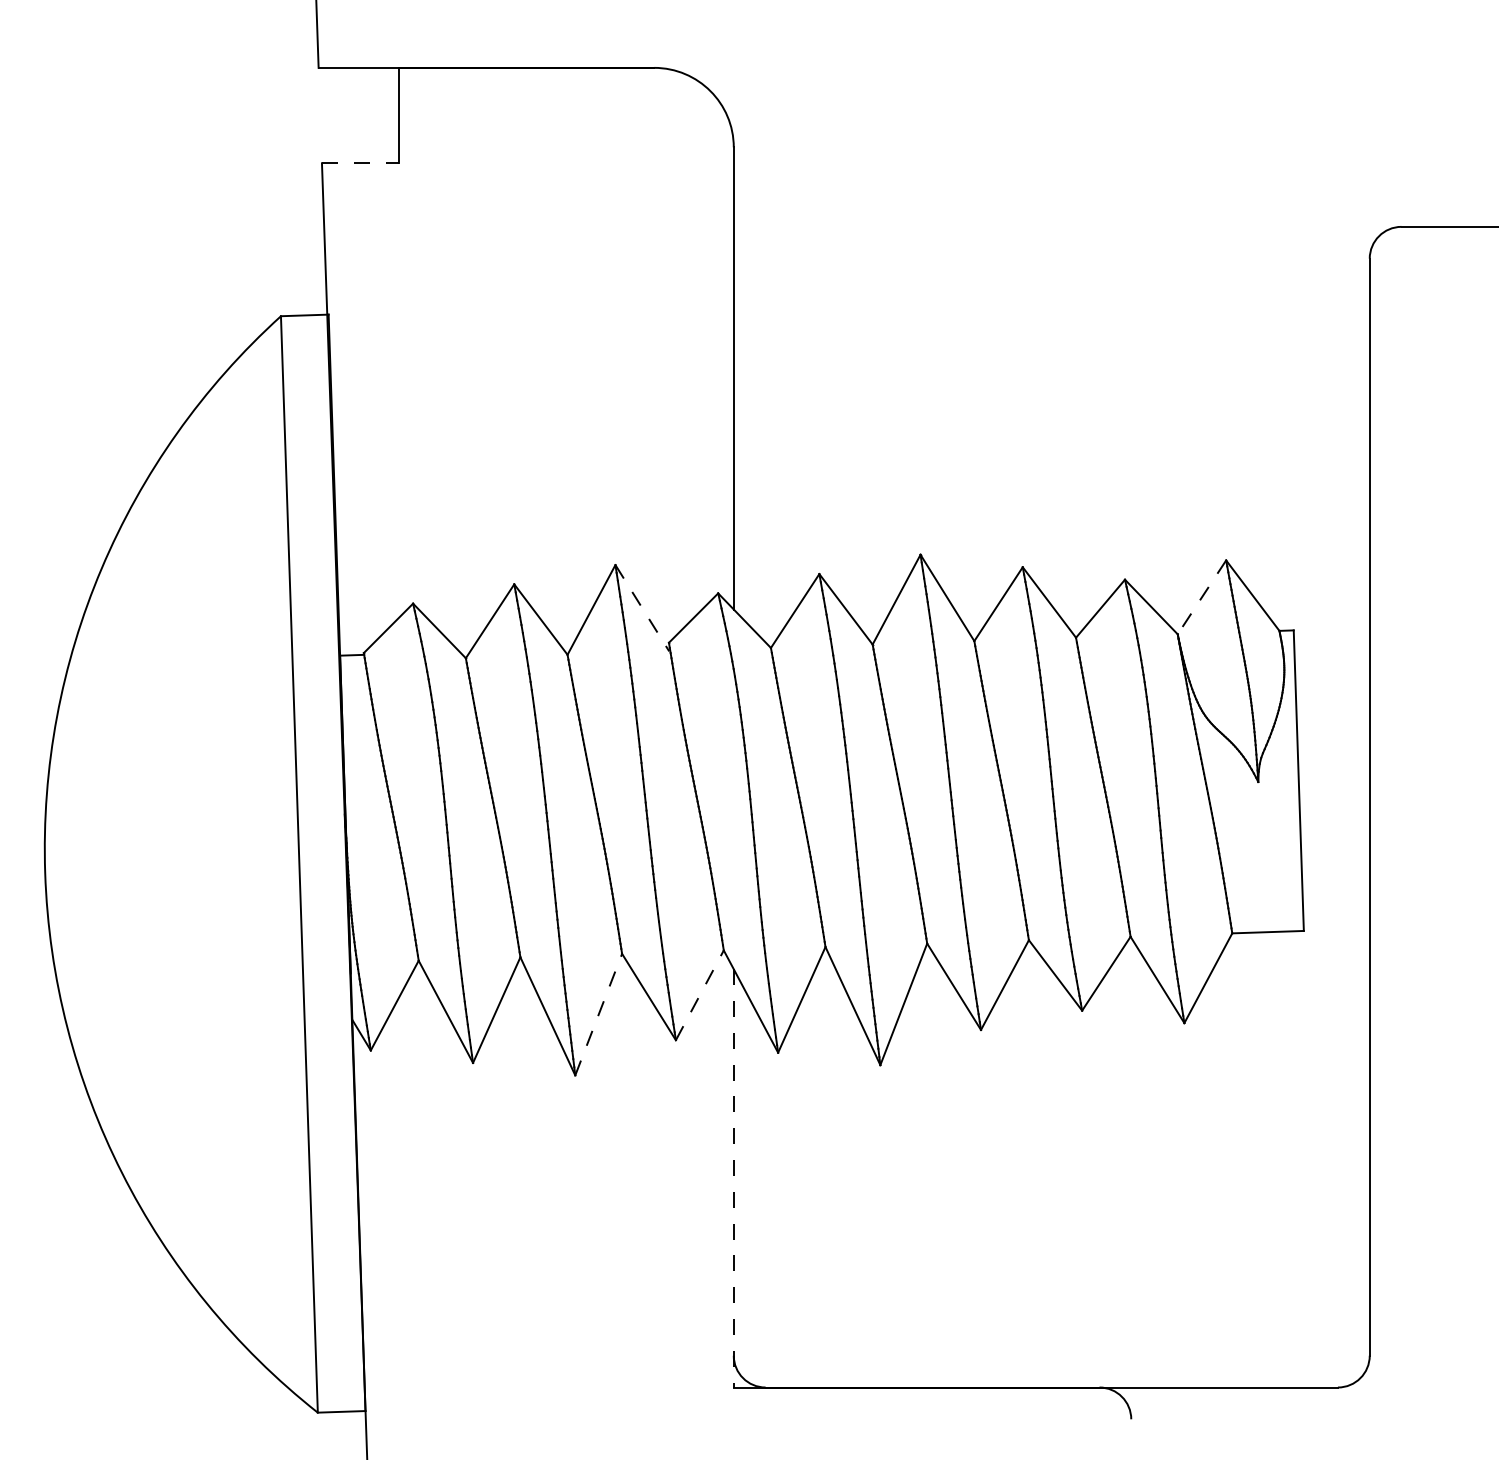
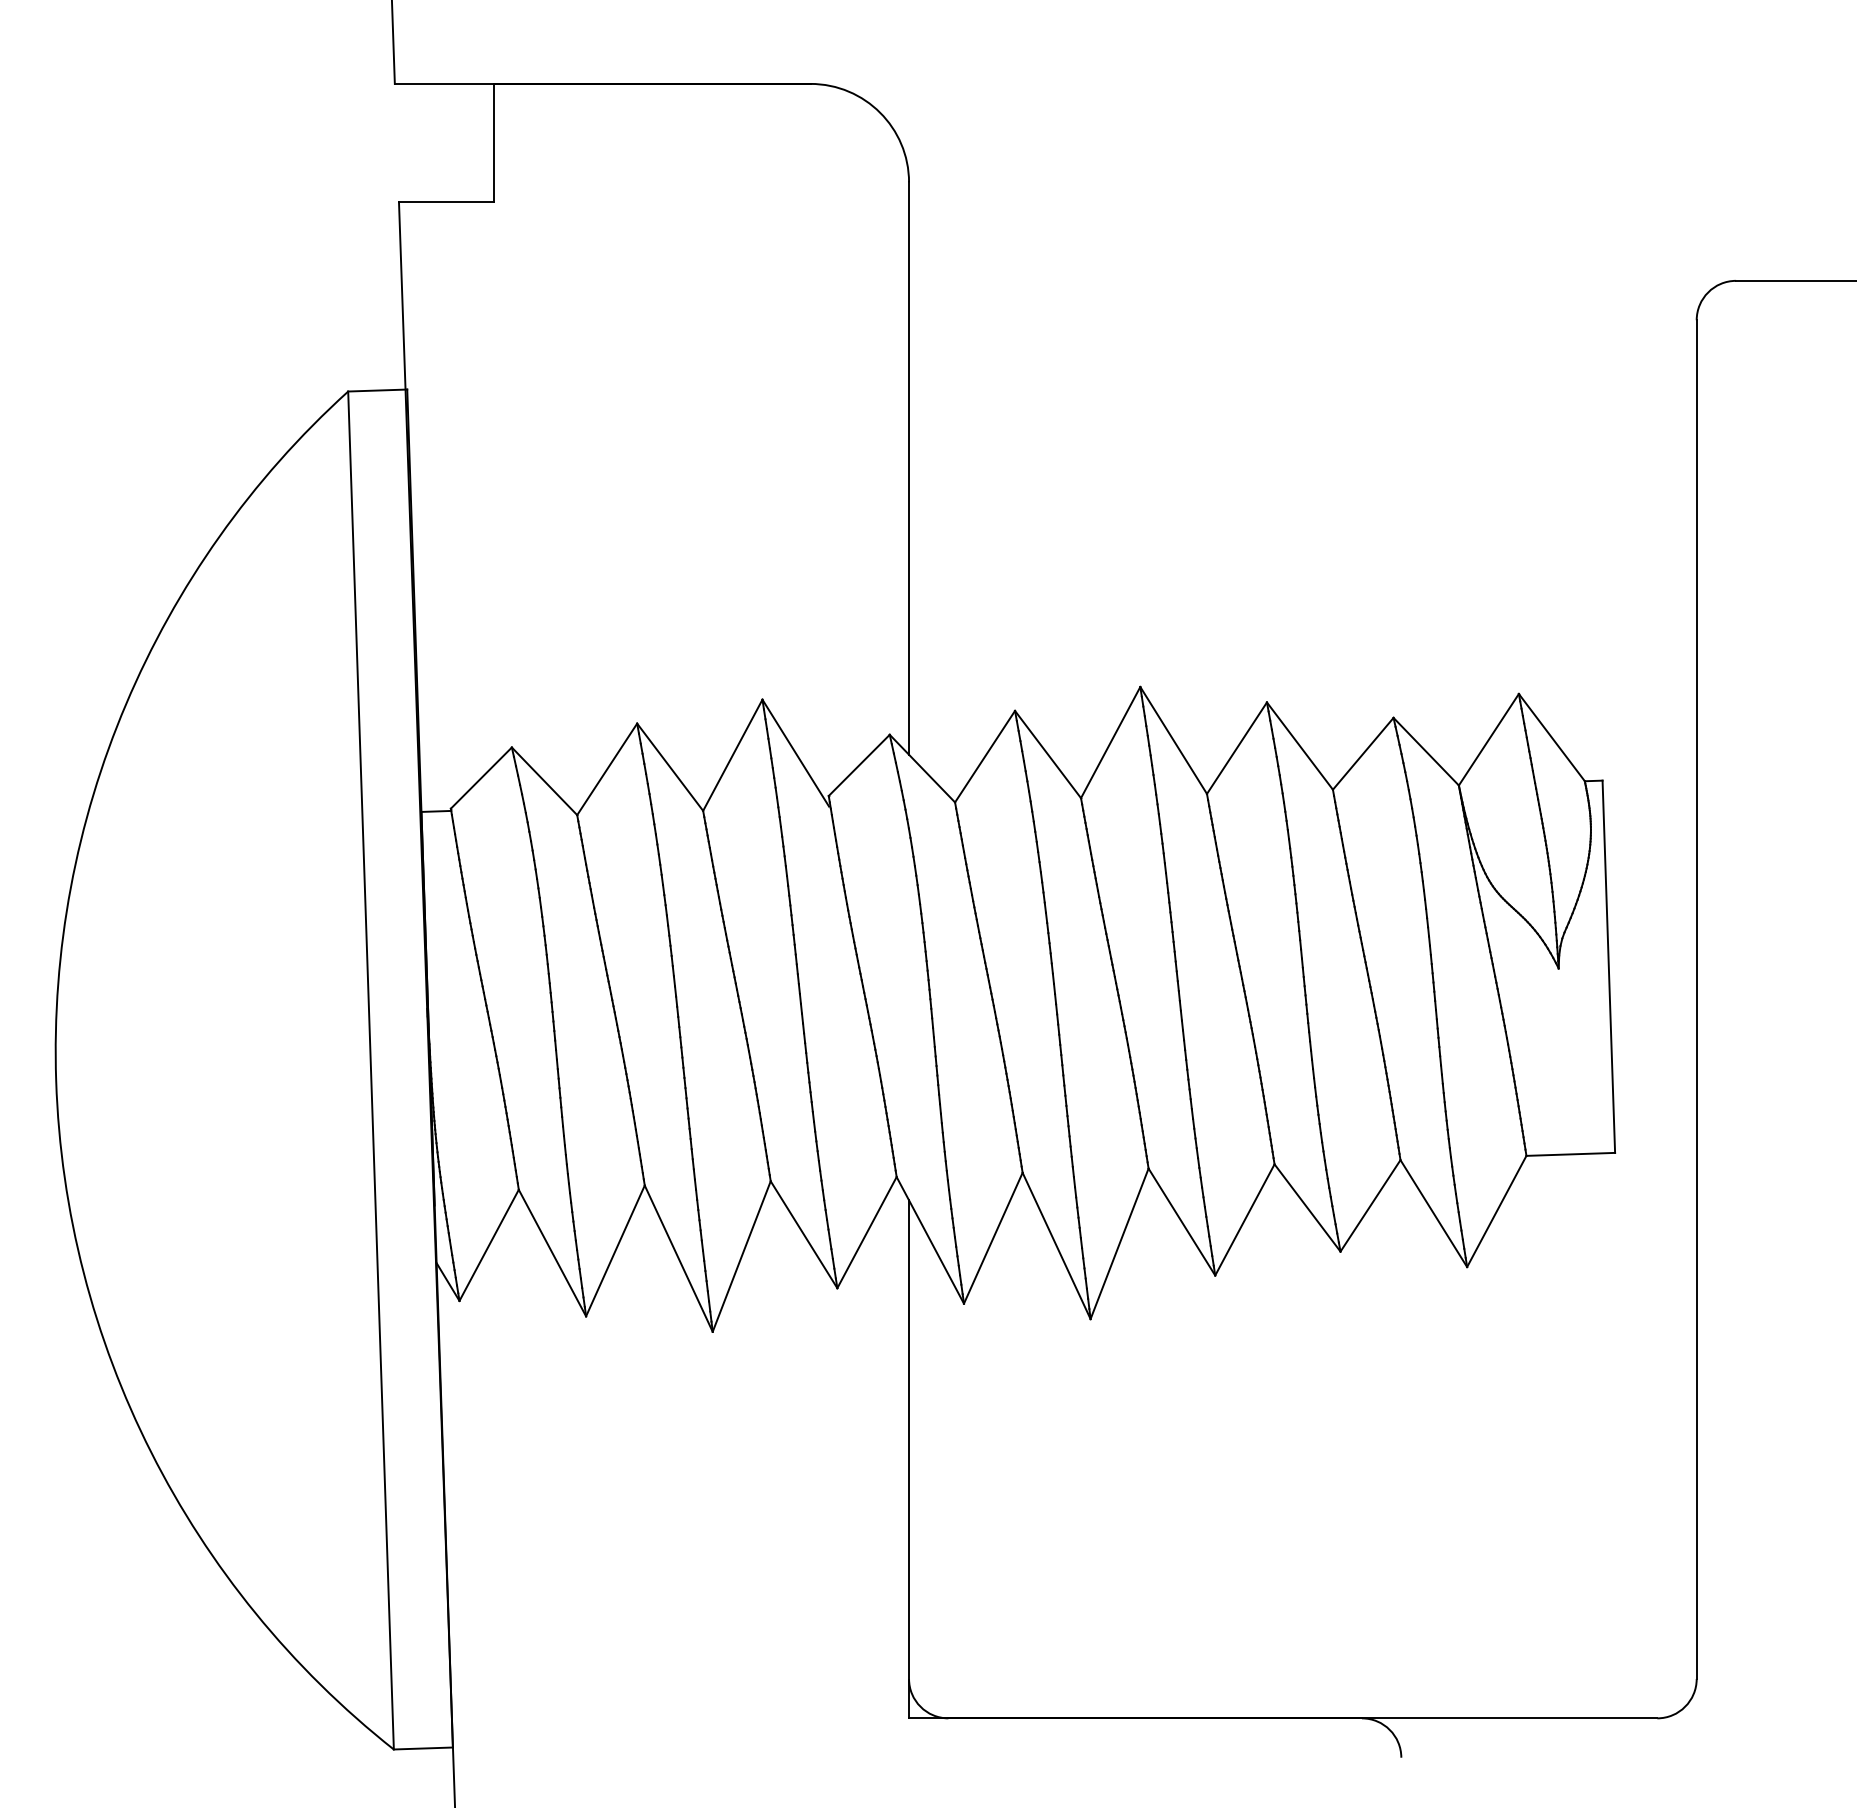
line: (360, 163) -> (446, 202), dashed -> solid
line: (1201, 597) -> (1488, 739), dashed -> solid
line: (642, 608) -> (796, 753), dashed -> solid
line: (700, 995) -> (867, 1232), dashed -> solid
line: (598, 1014) -> (741, 1256), dashed -> solid
line: (734, 1178) -> (909, 1459), dashed -> solid

